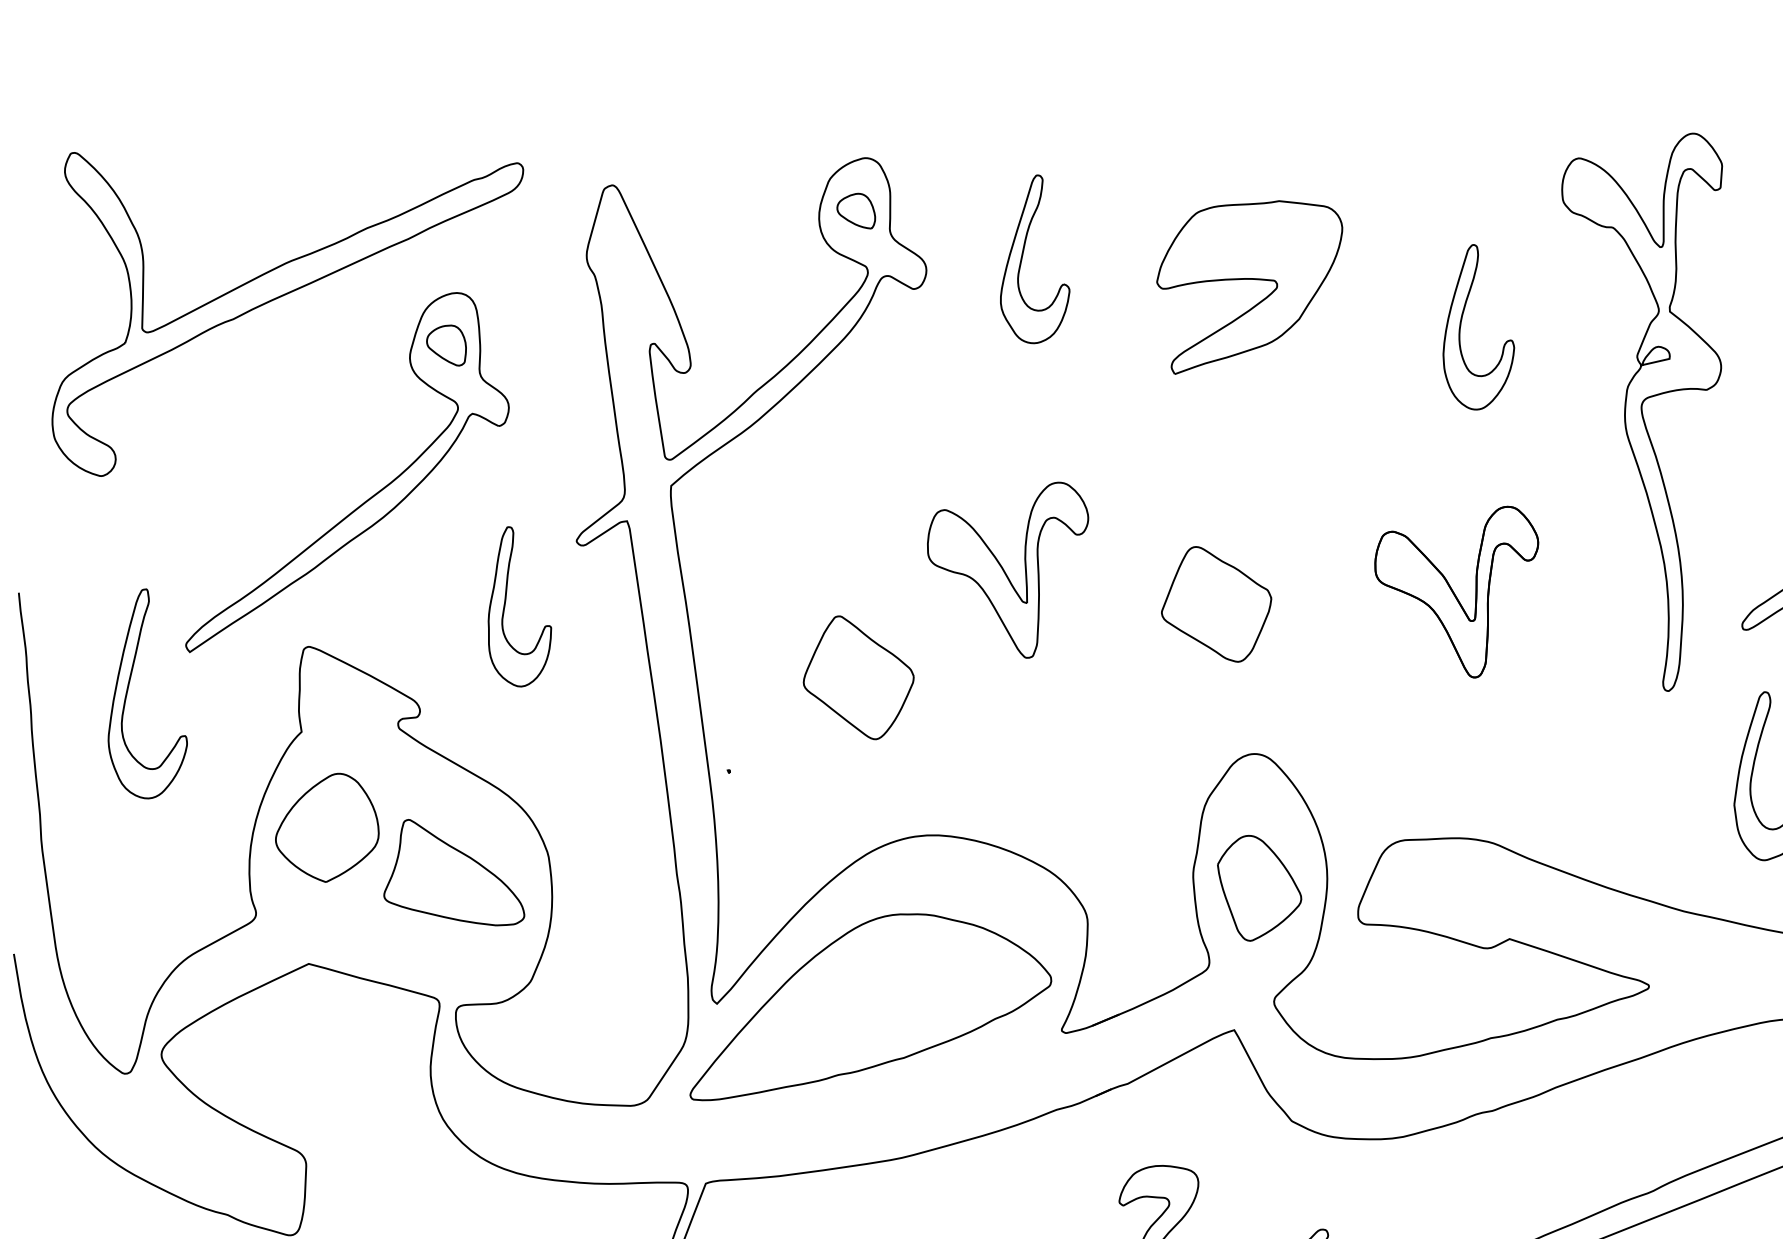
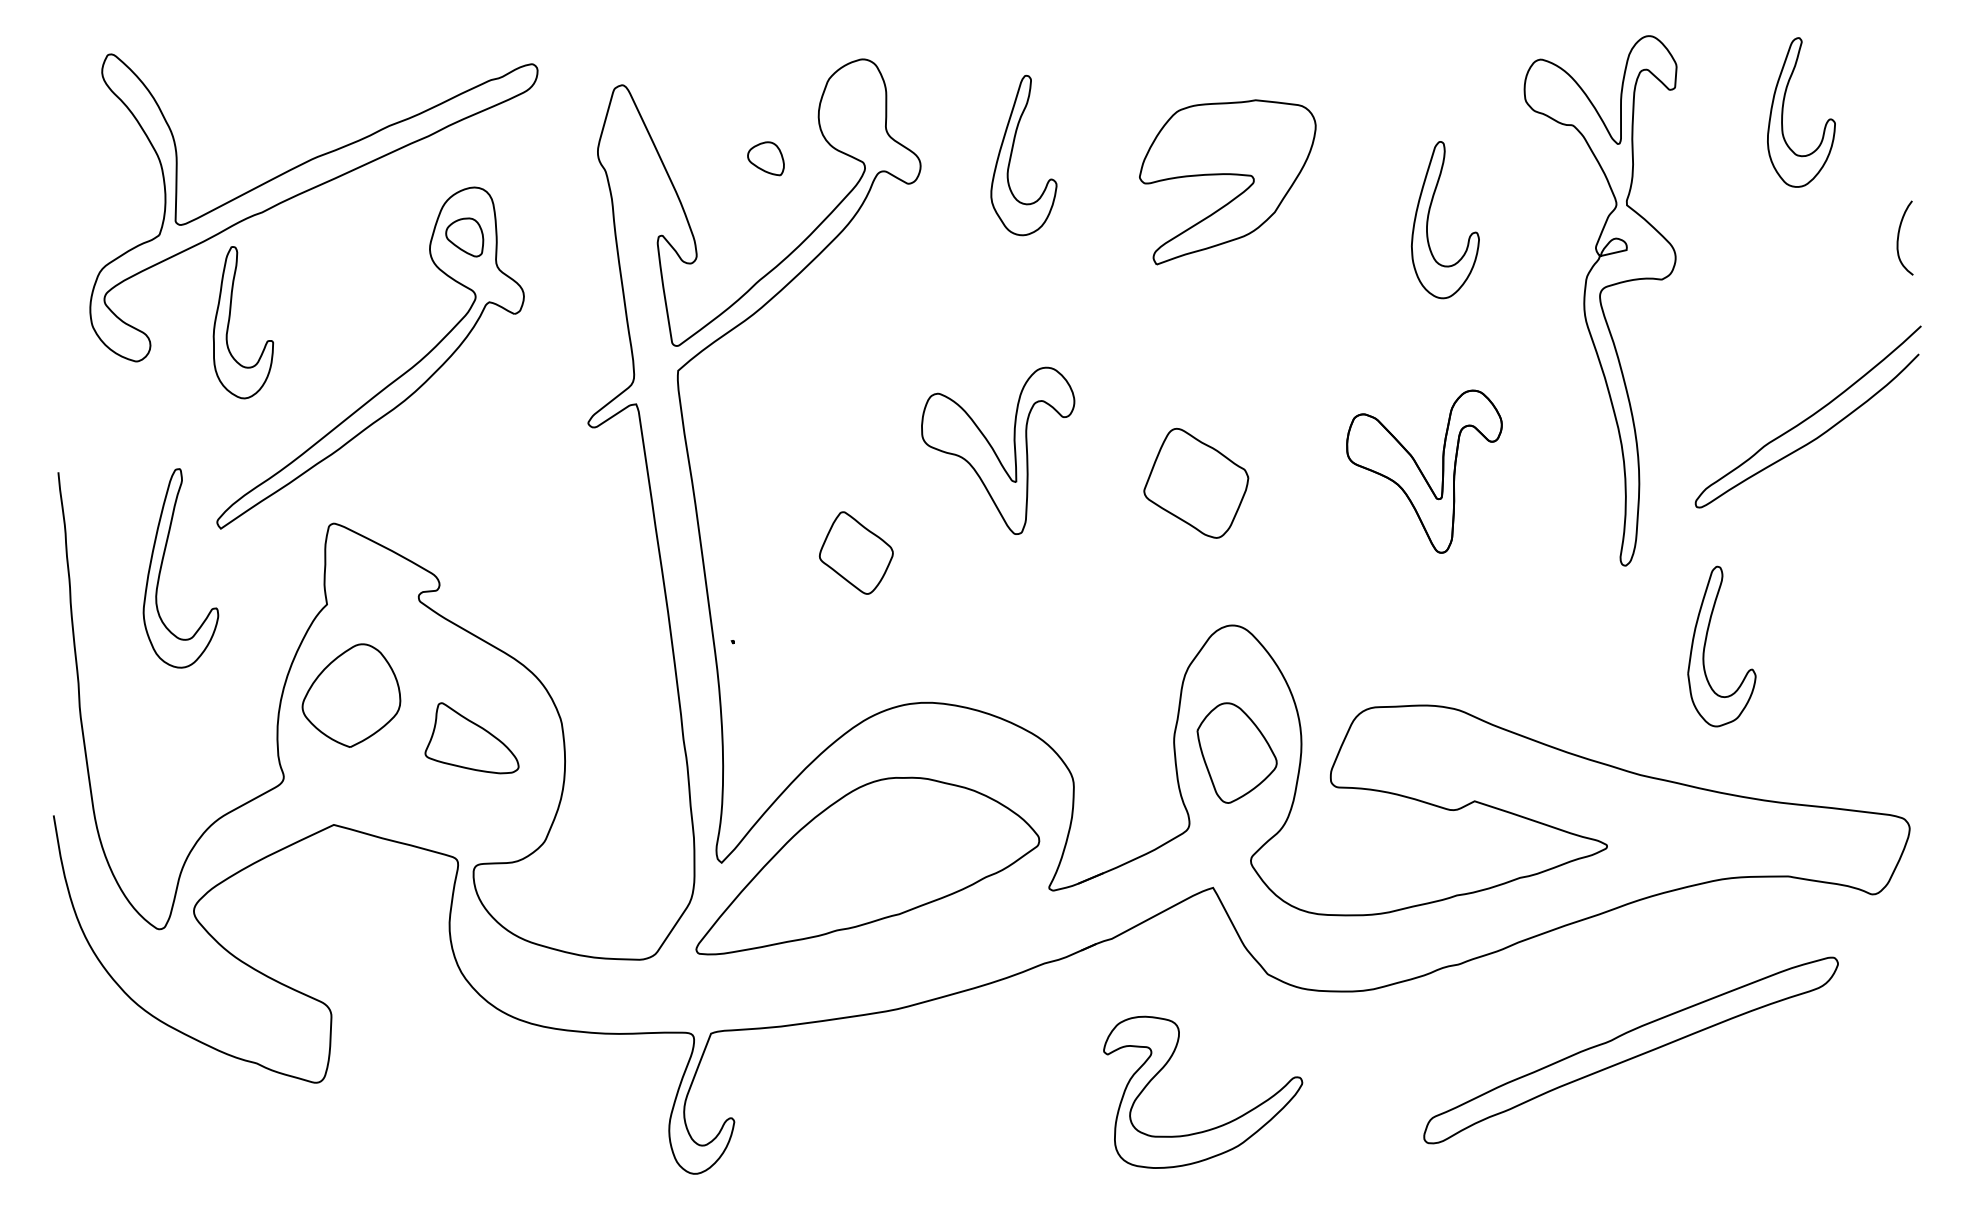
part: (855, 210) -> (765, 158), moved
part: (506, 603) -> (230, 319), moved
part: (858, 677) -> (856, 552), size x0.7
part: (453, 872) -> (471, 738), size x0.7

